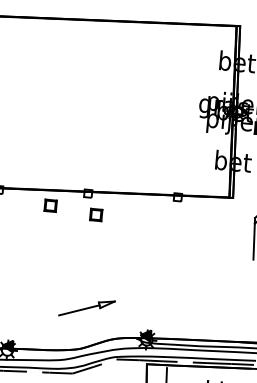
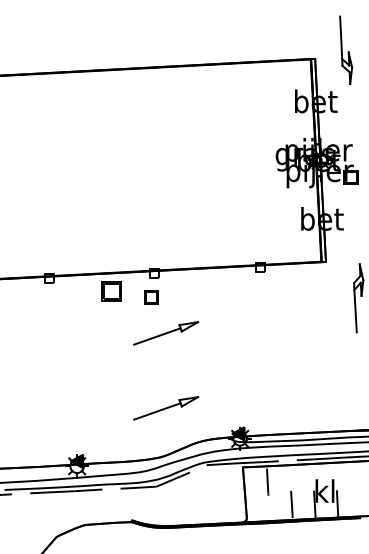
part: (50, 205) -> (111, 291), size x1.4
part: (96, 215) -> (151, 297), moved
part: (93, 245) -> (166, 333), added

